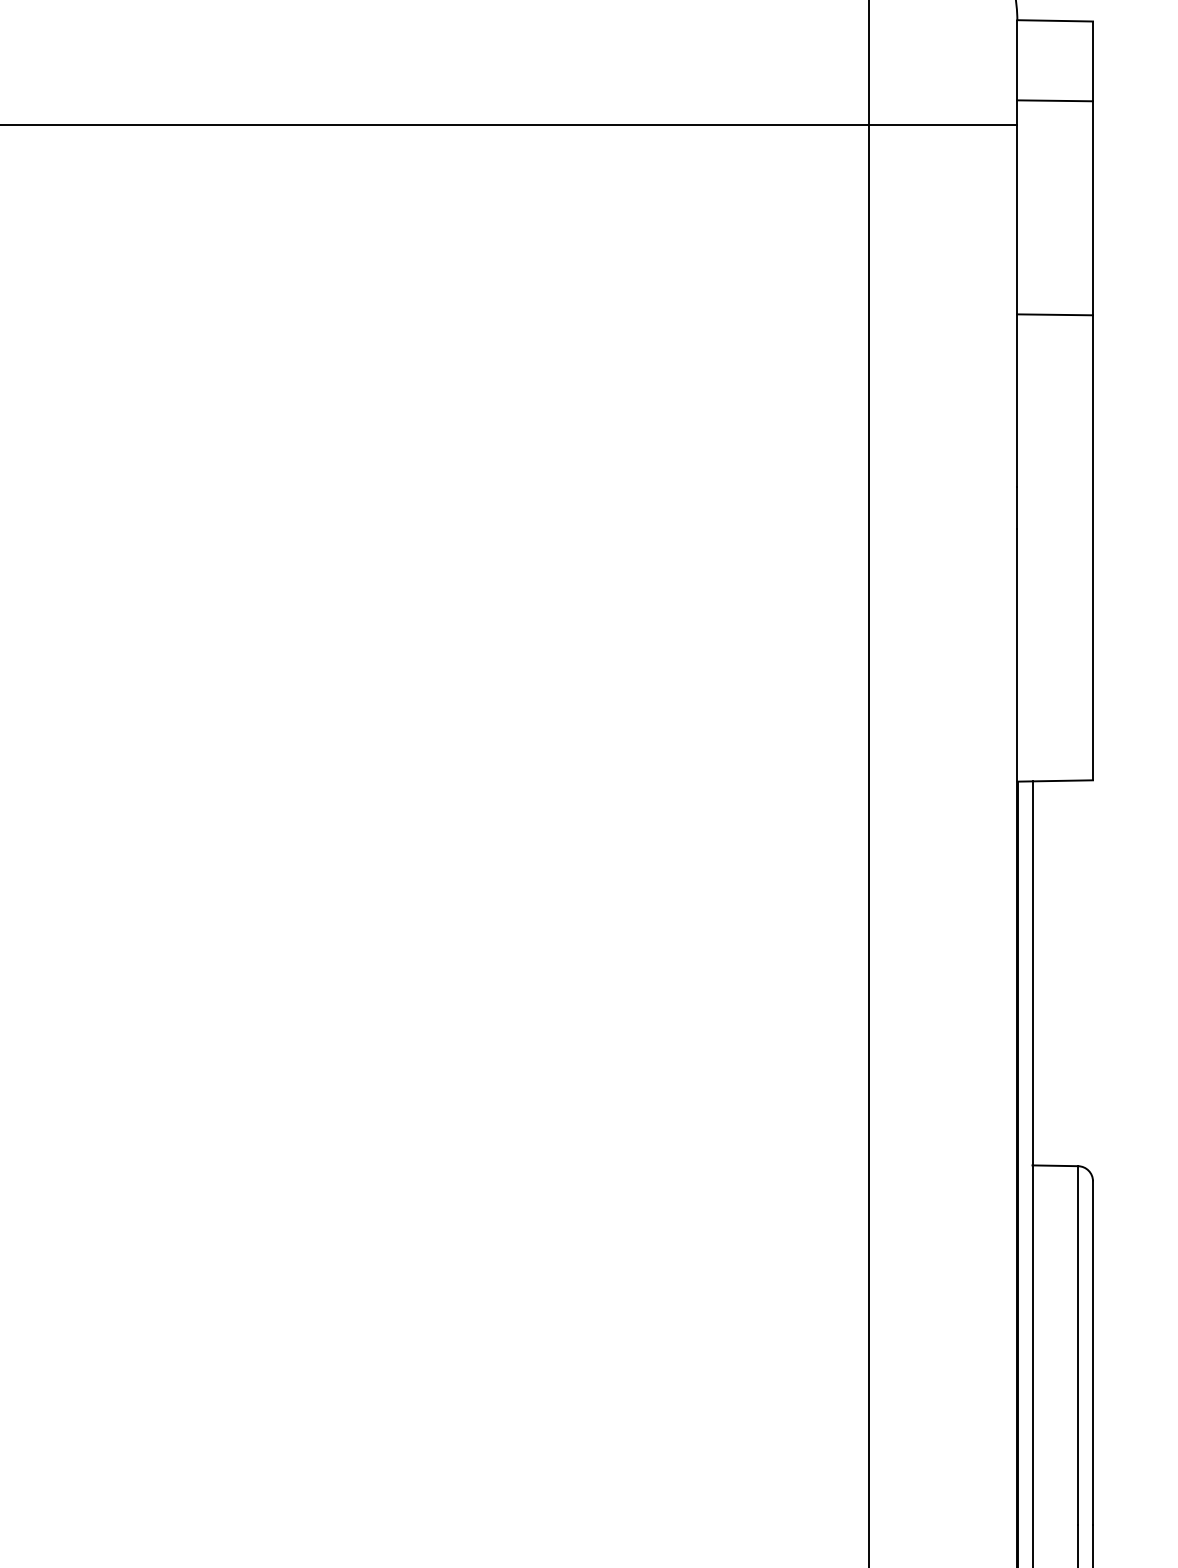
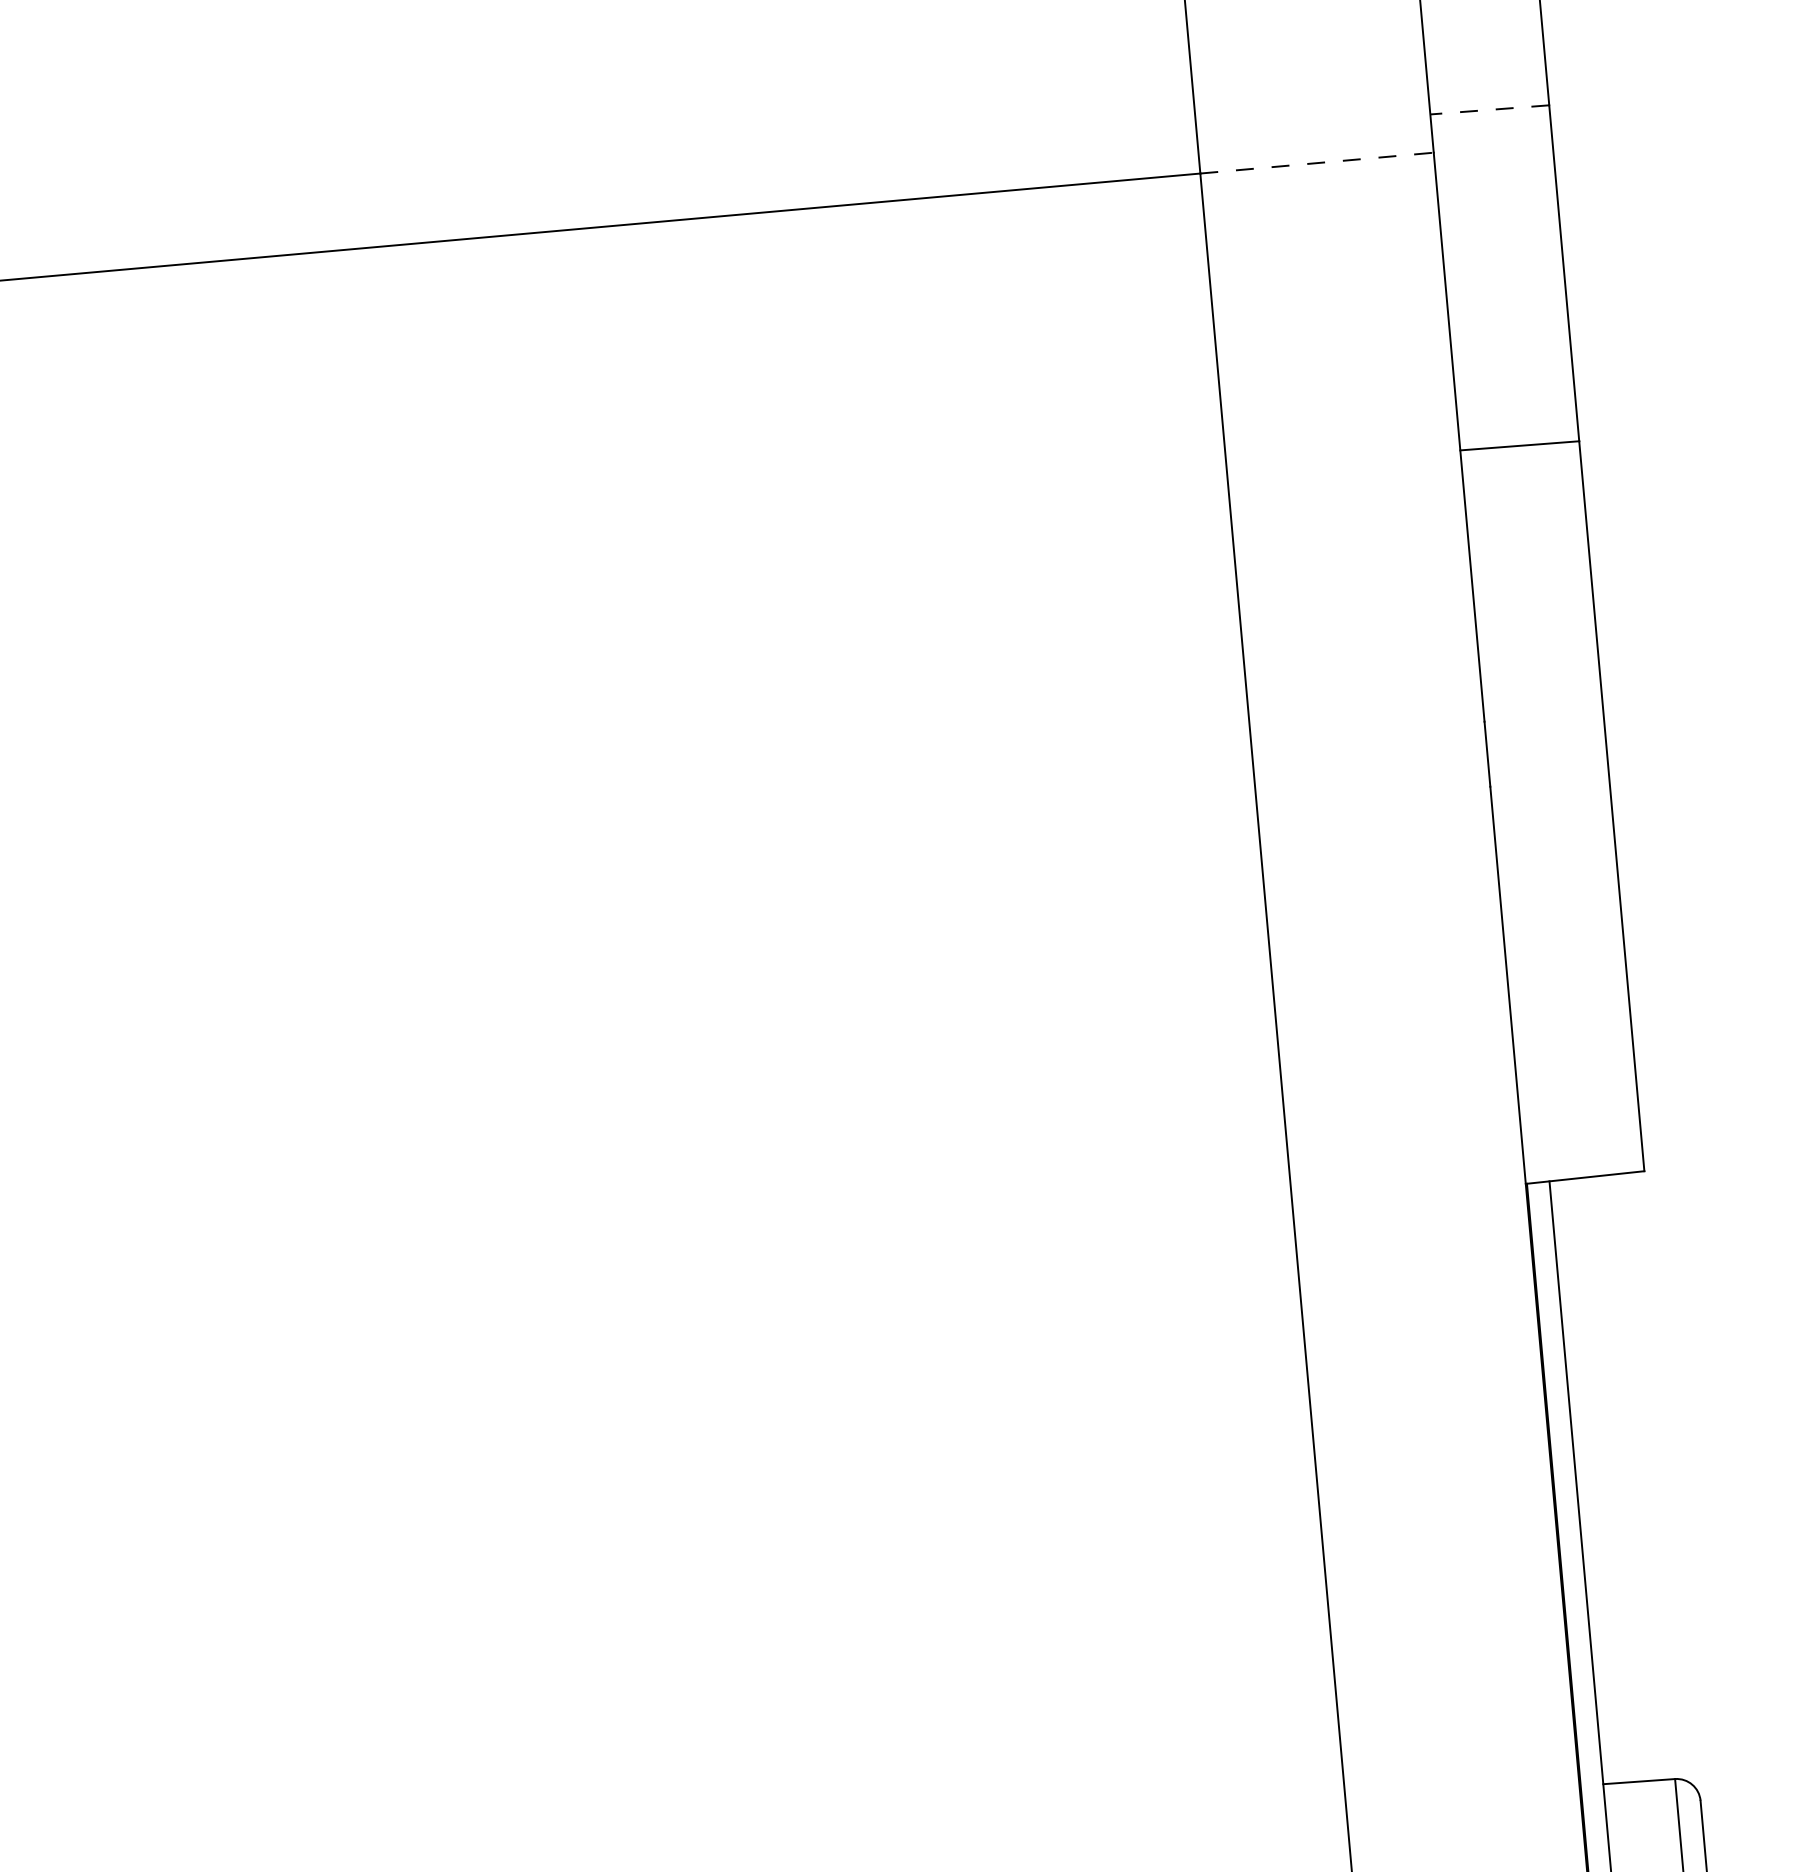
line: (1055, 100) -> (1490, 109), solid -> dashed
line: (943, 124) -> (1317, 162), solid -> dashed

